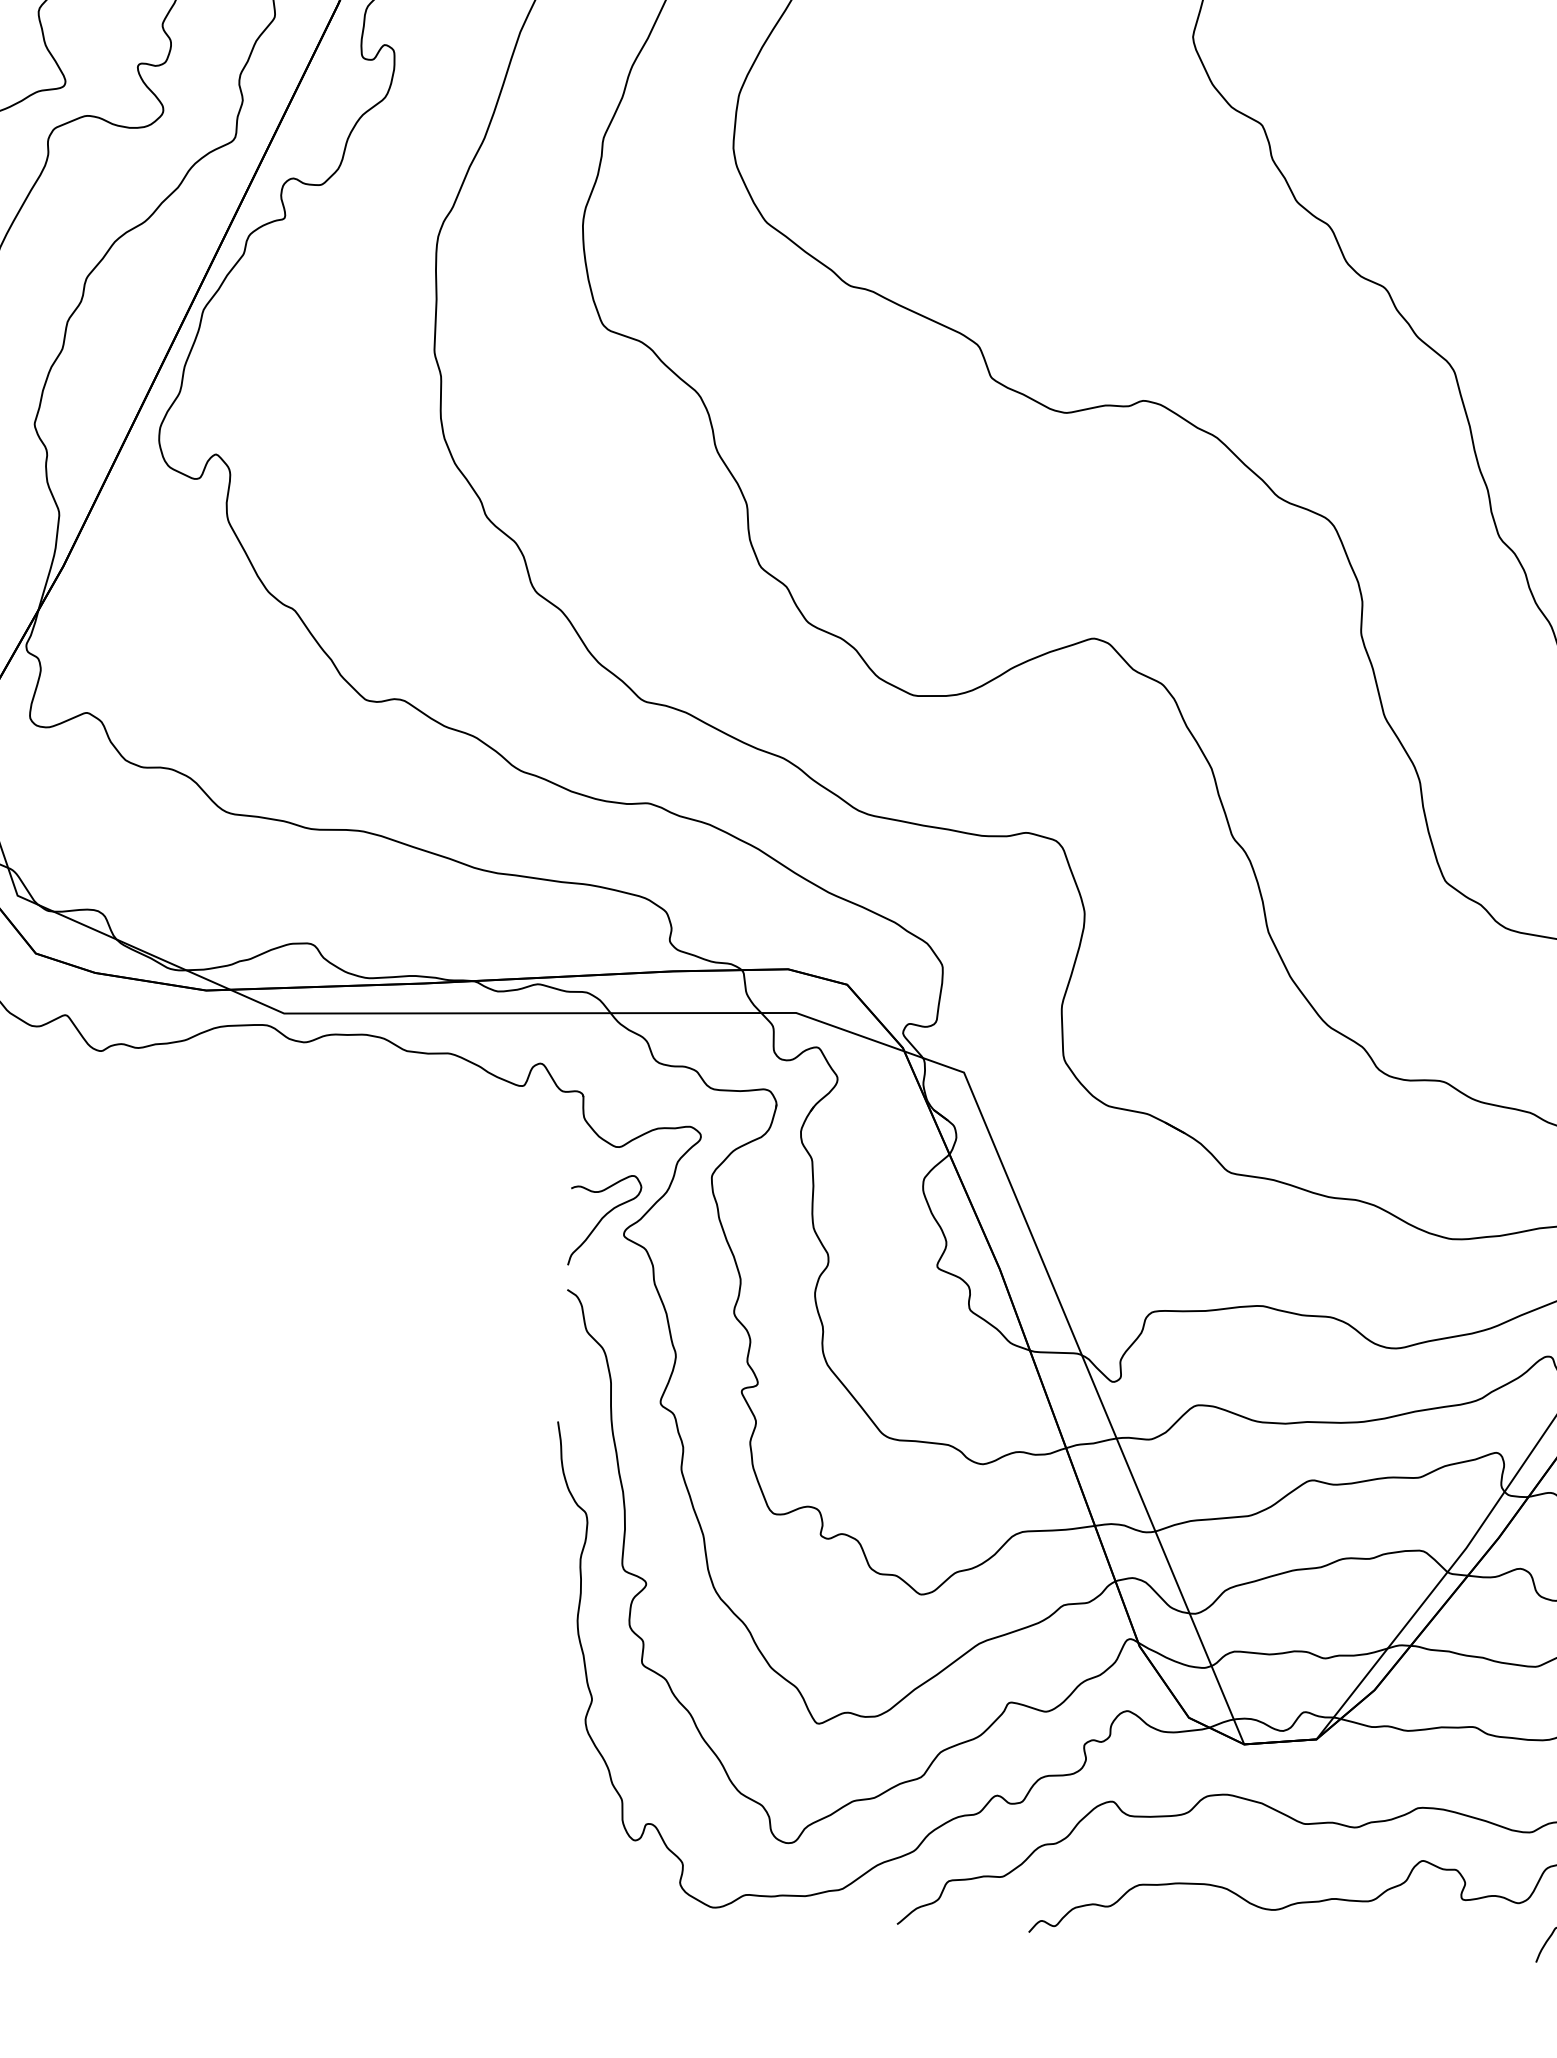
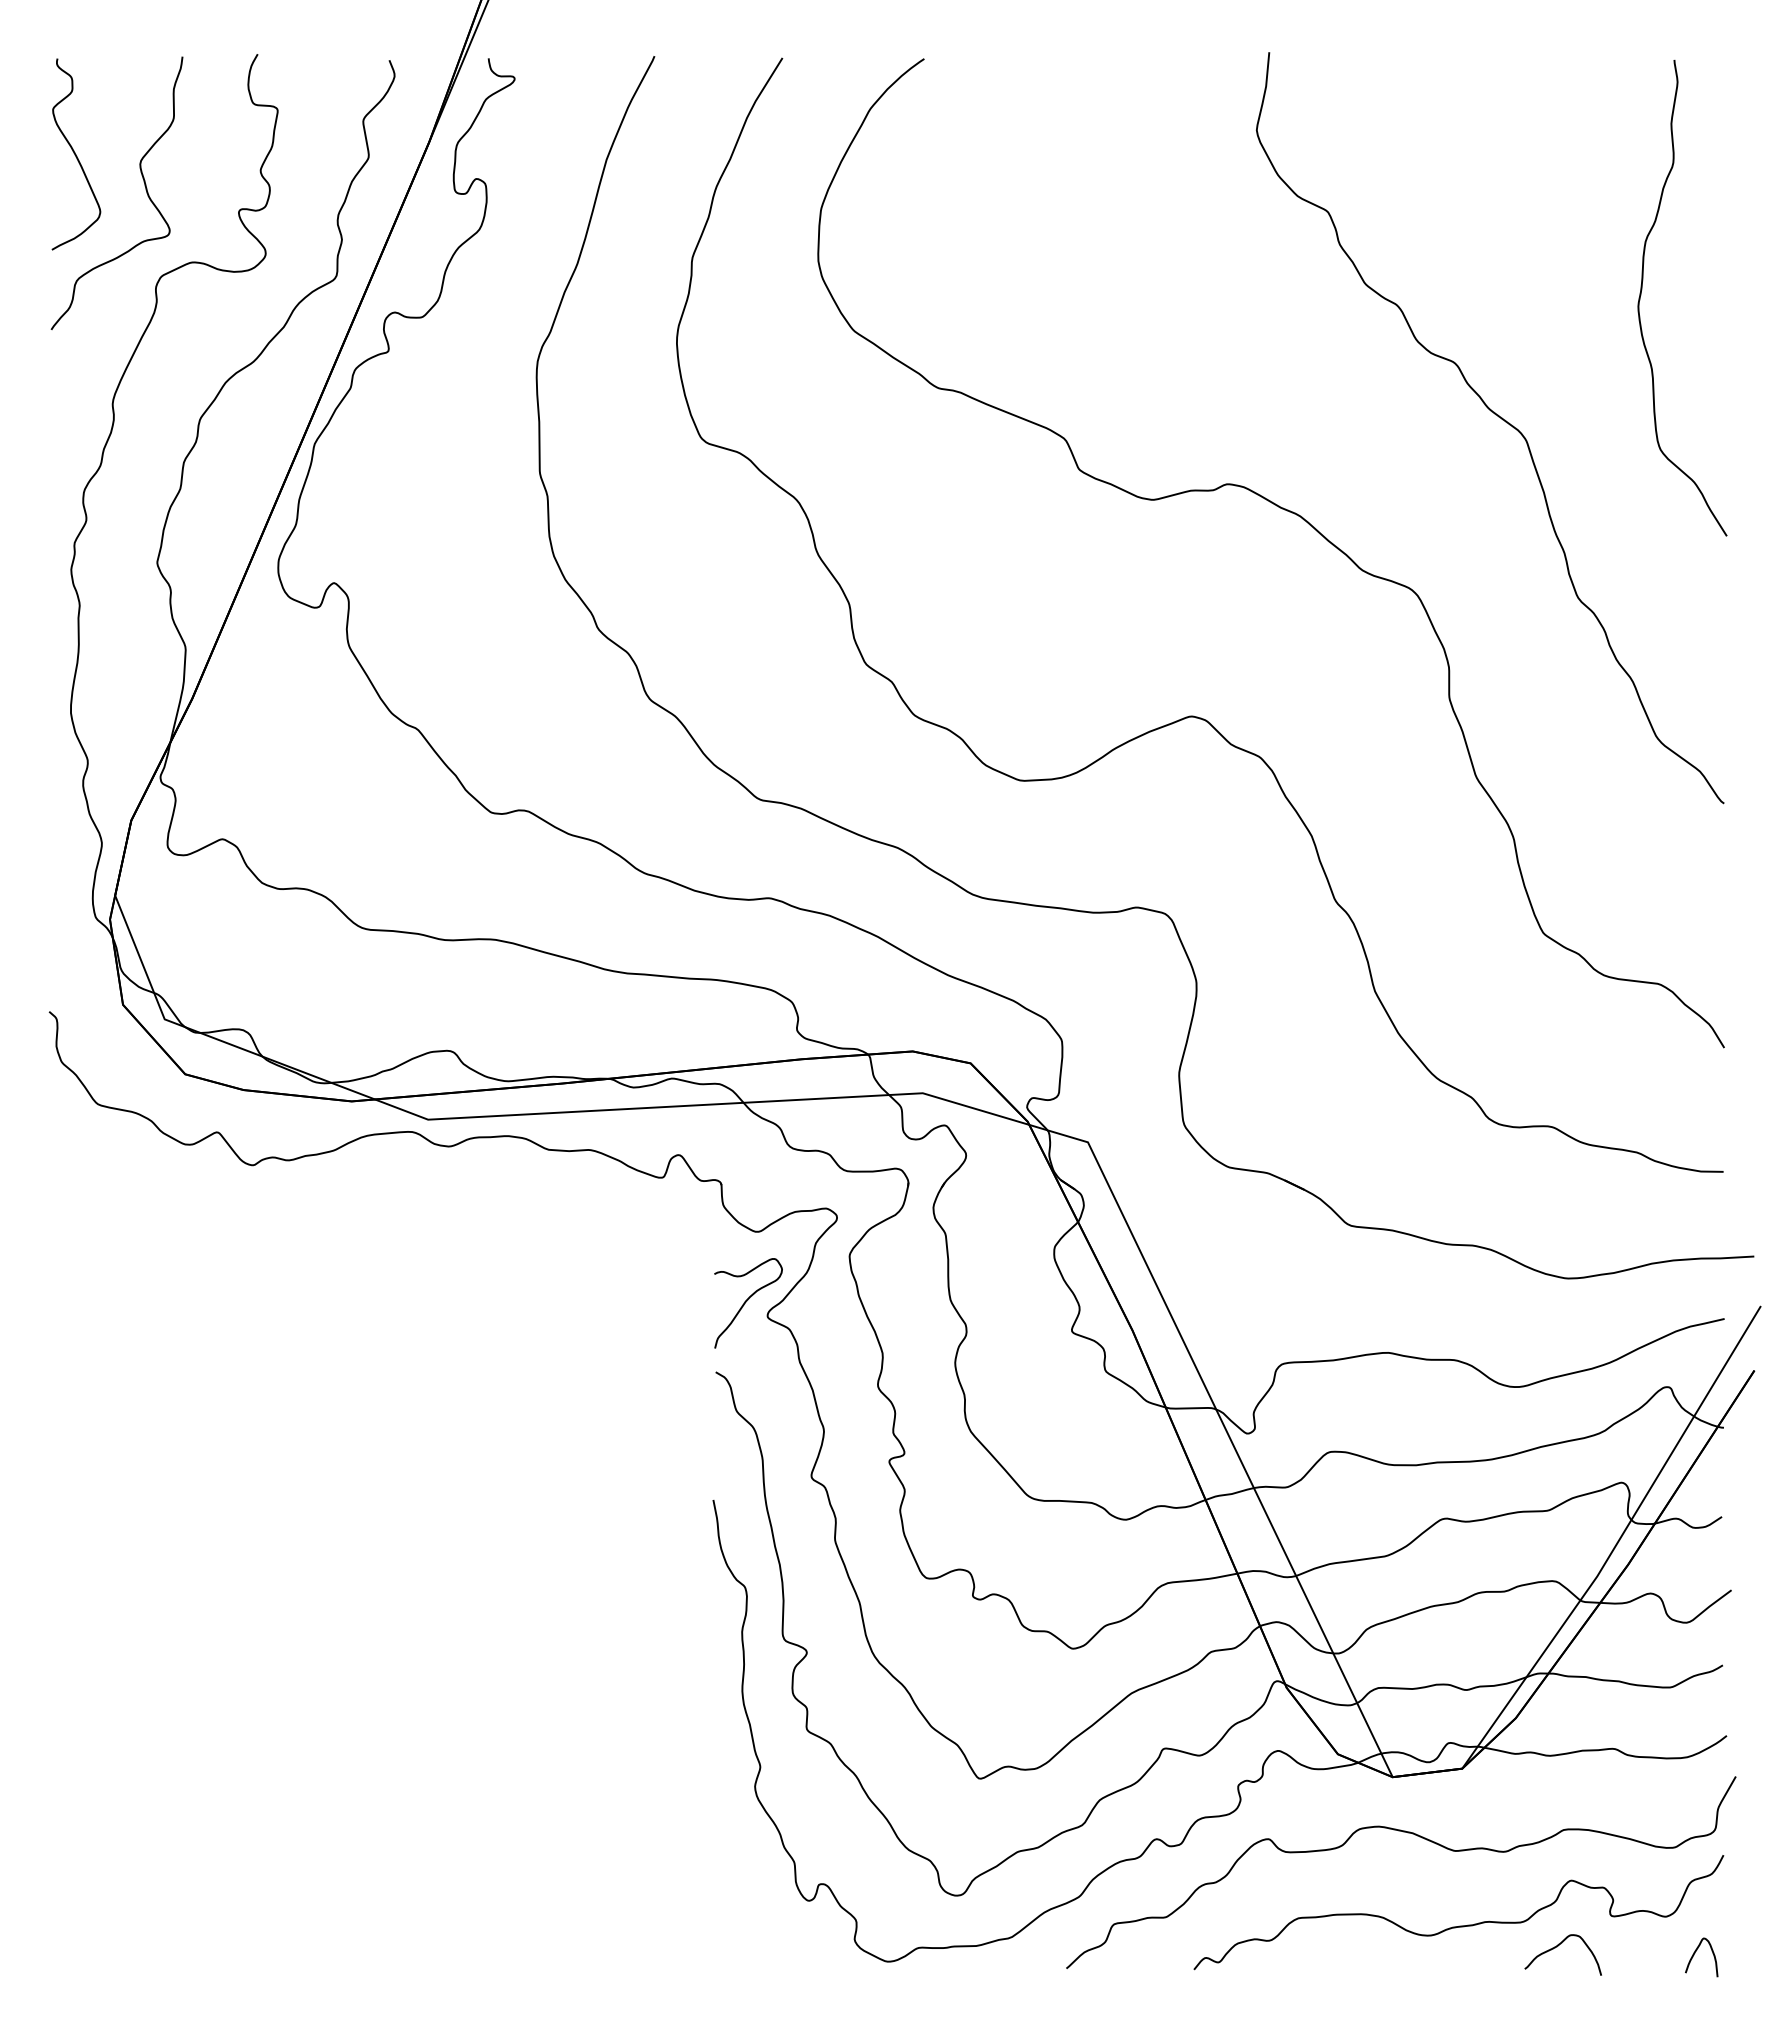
curve: (1405, 1929) -> (1557, 1947), added

